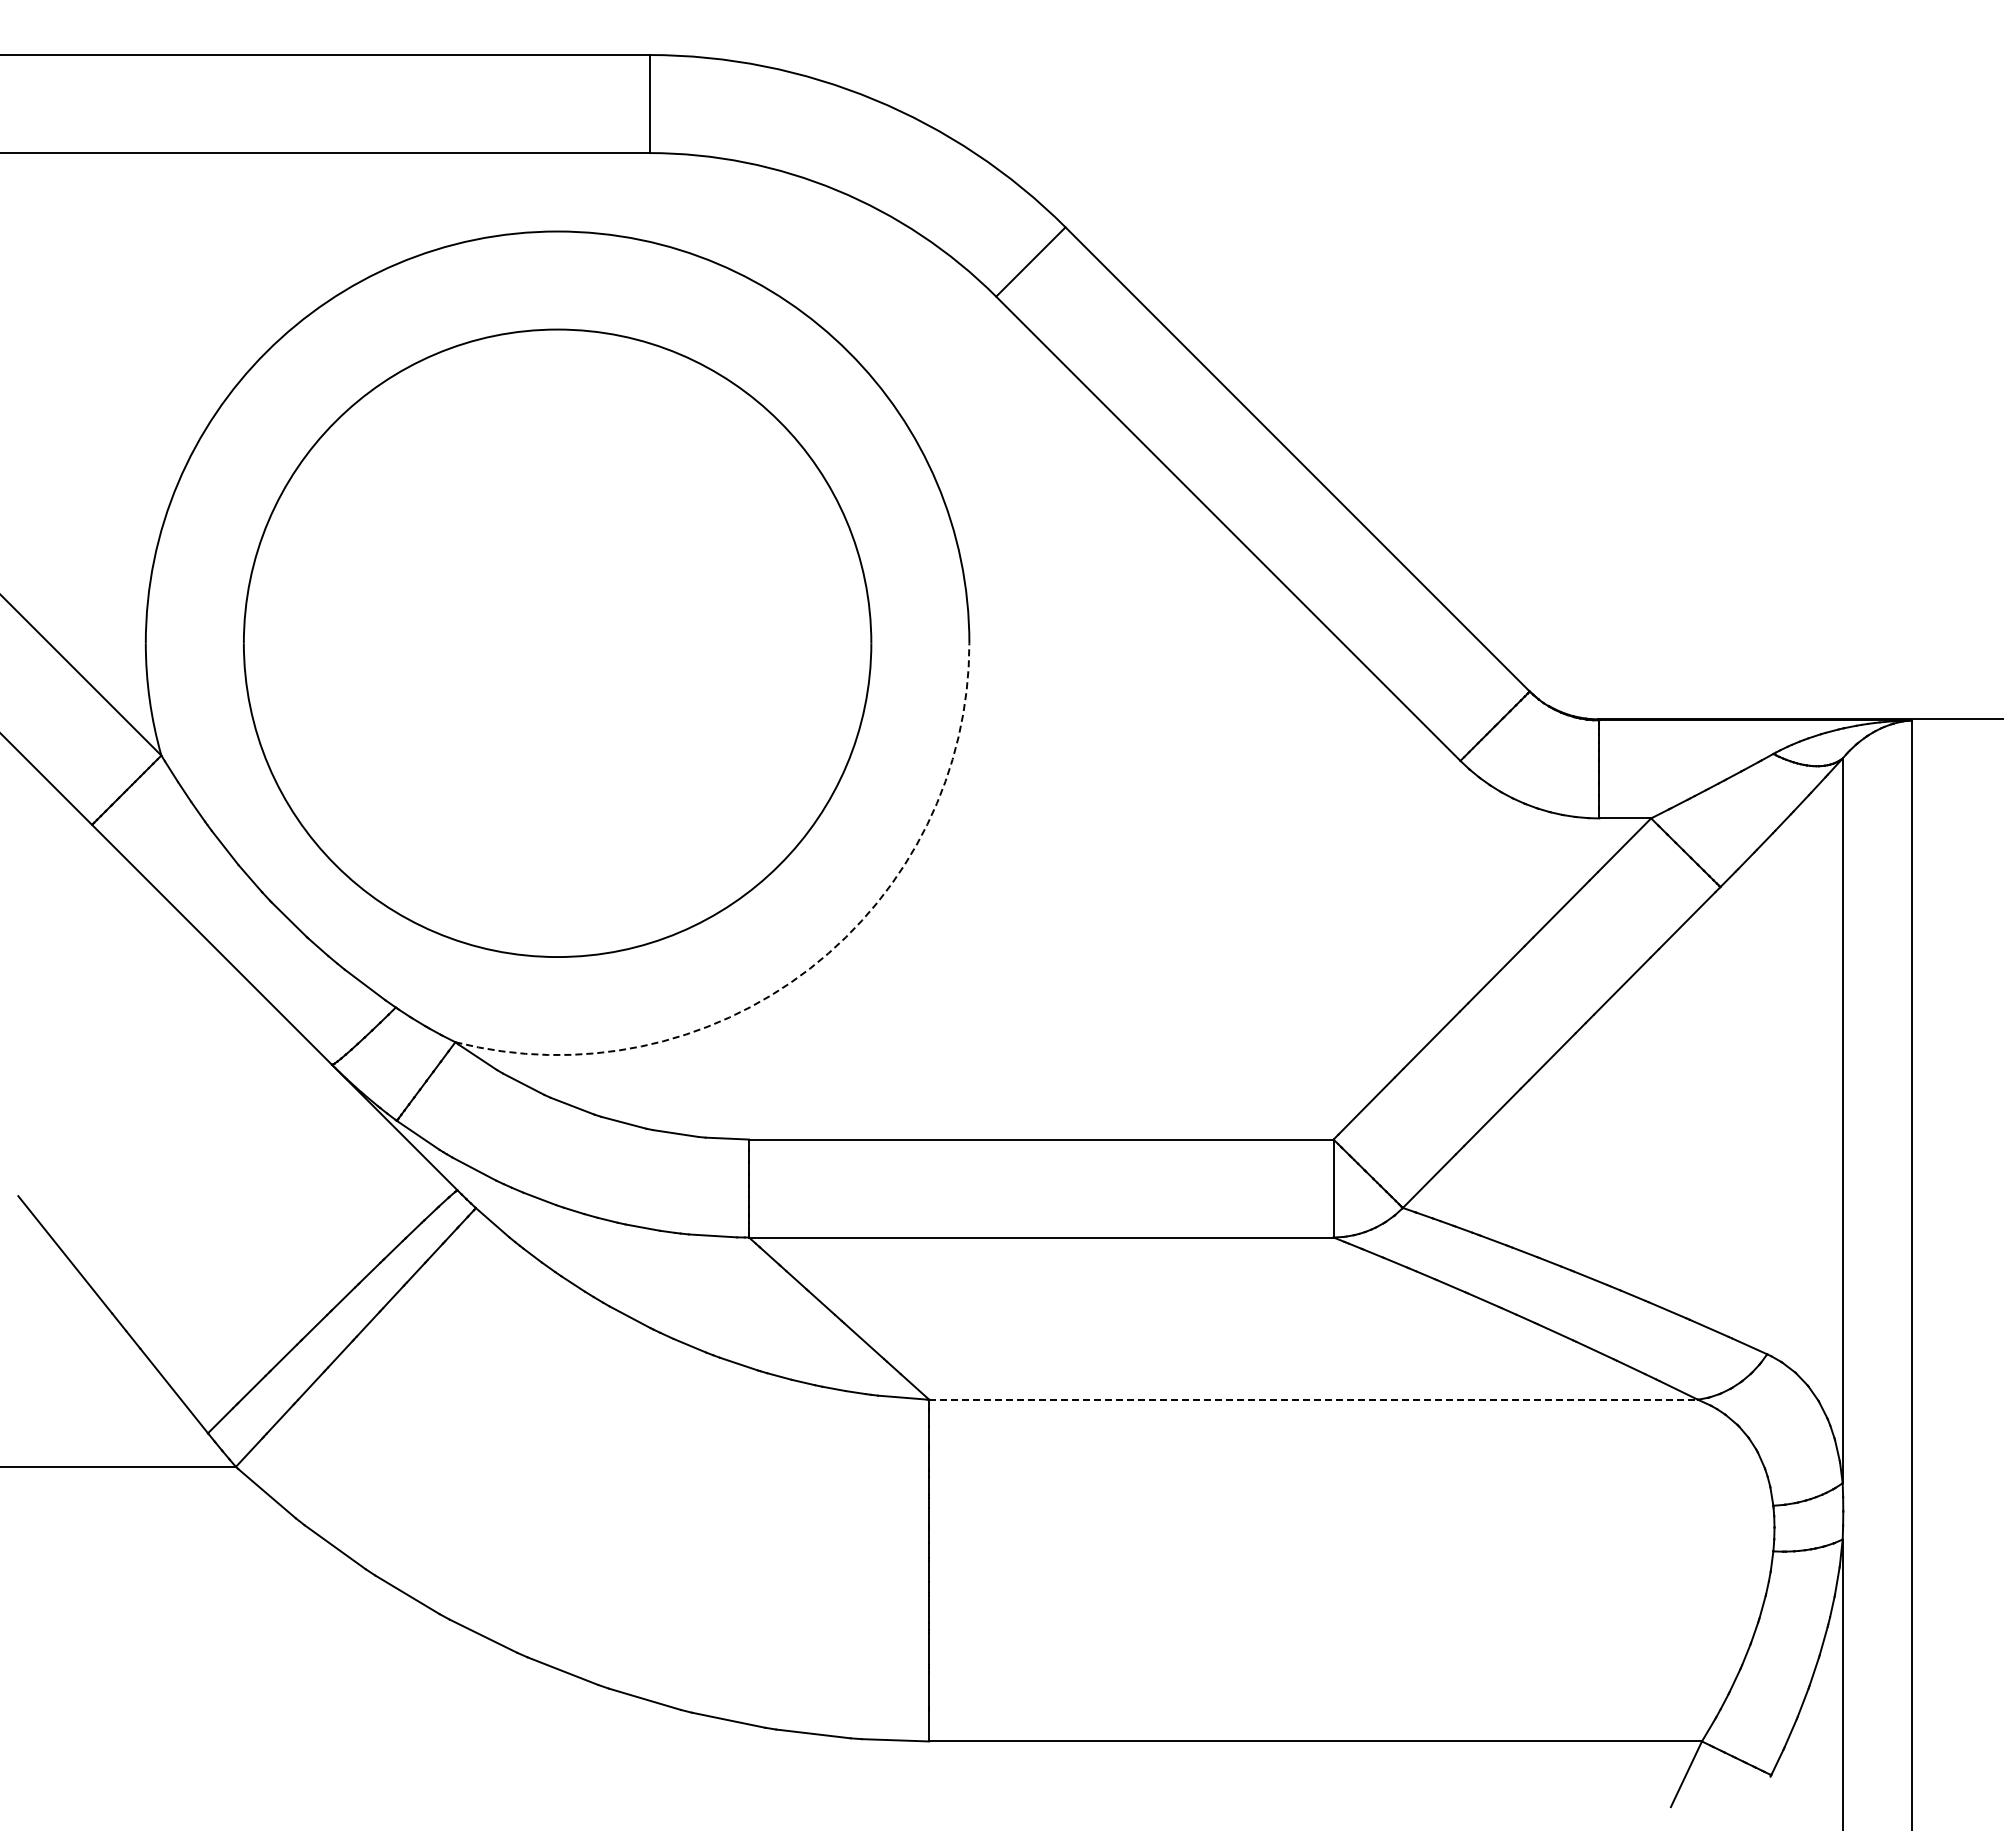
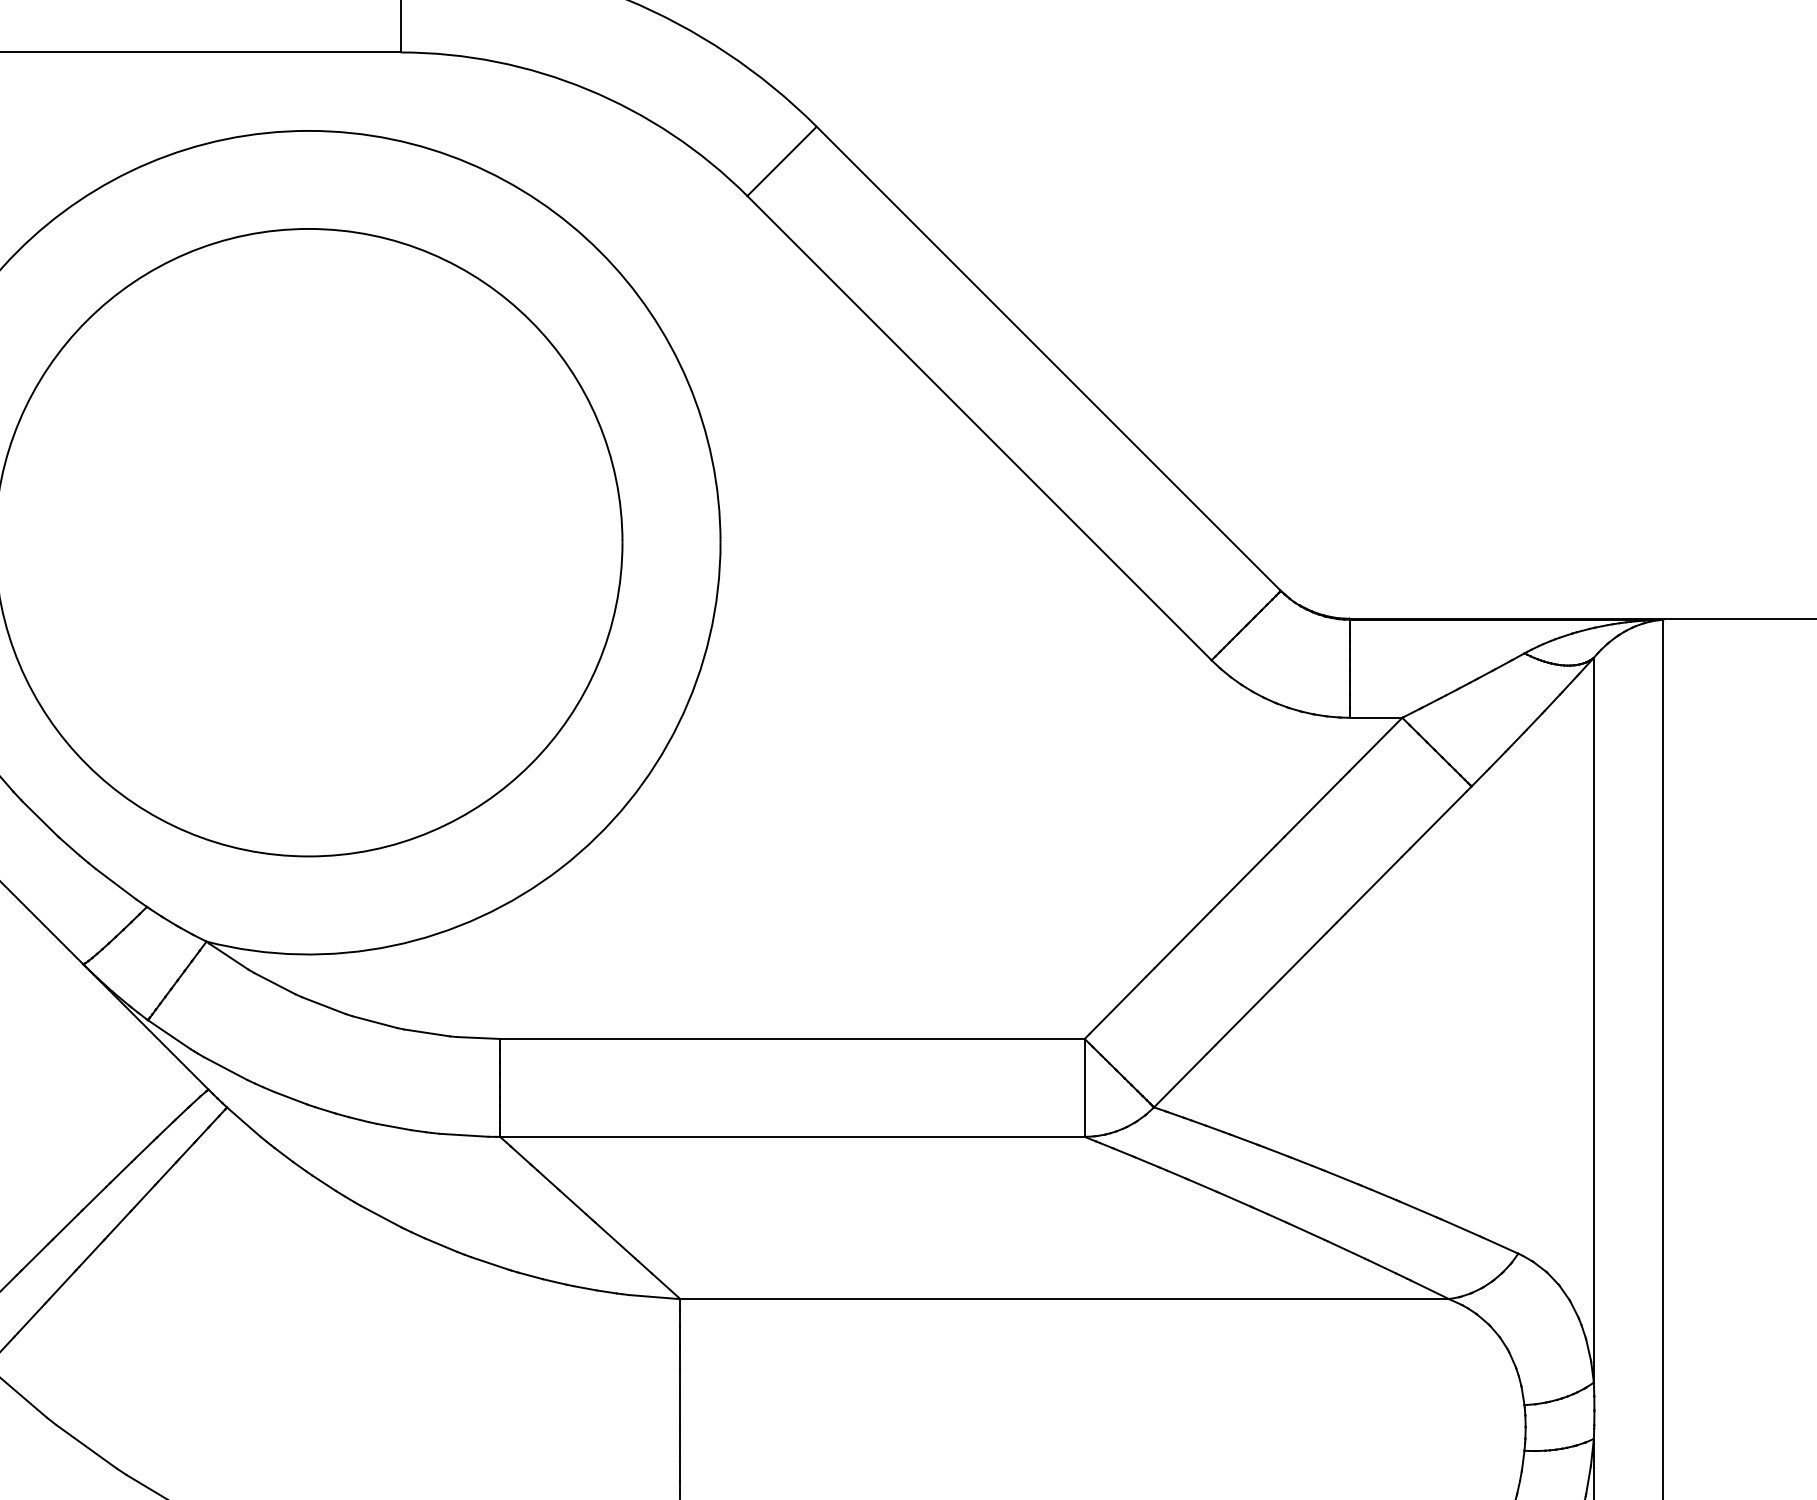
arc: (810, 968) -> (561, 867), dashed -> solid
line: (1314, 1399) -> (1065, 1298), dashed -> solid

